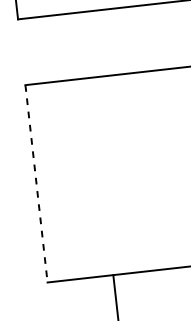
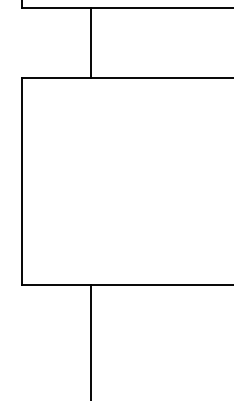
line: (87, 44) -> (90, 42), added
line: (36, 184) -> (21, 181), dashed -> solid

